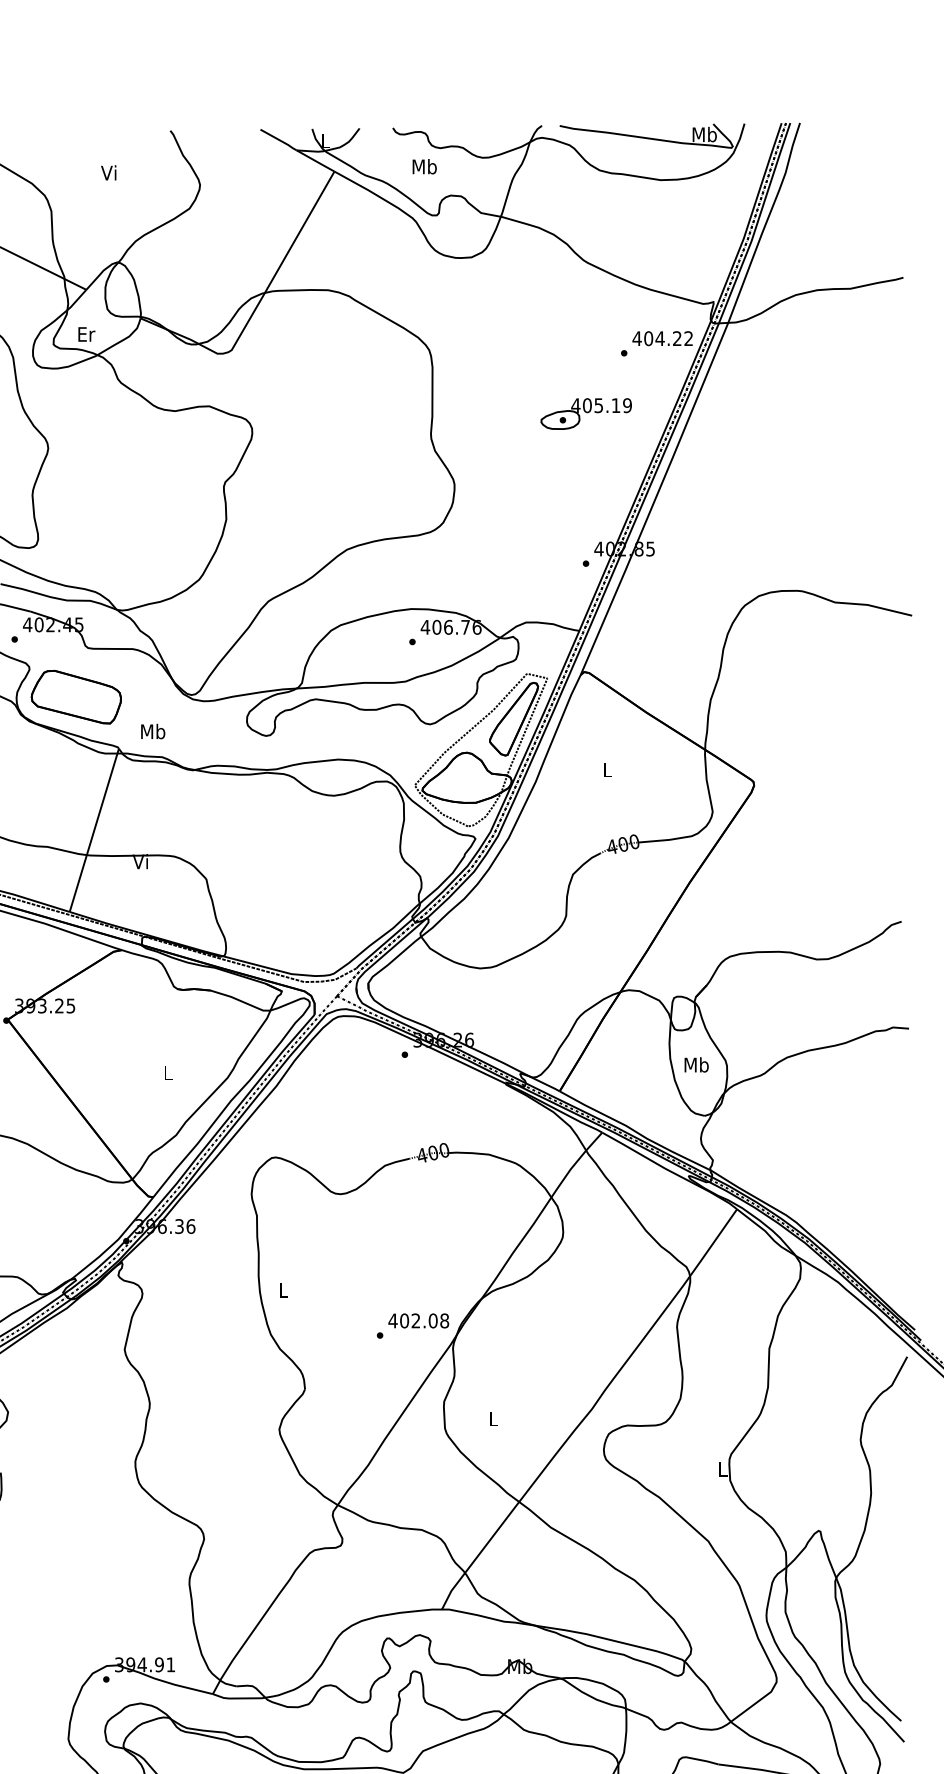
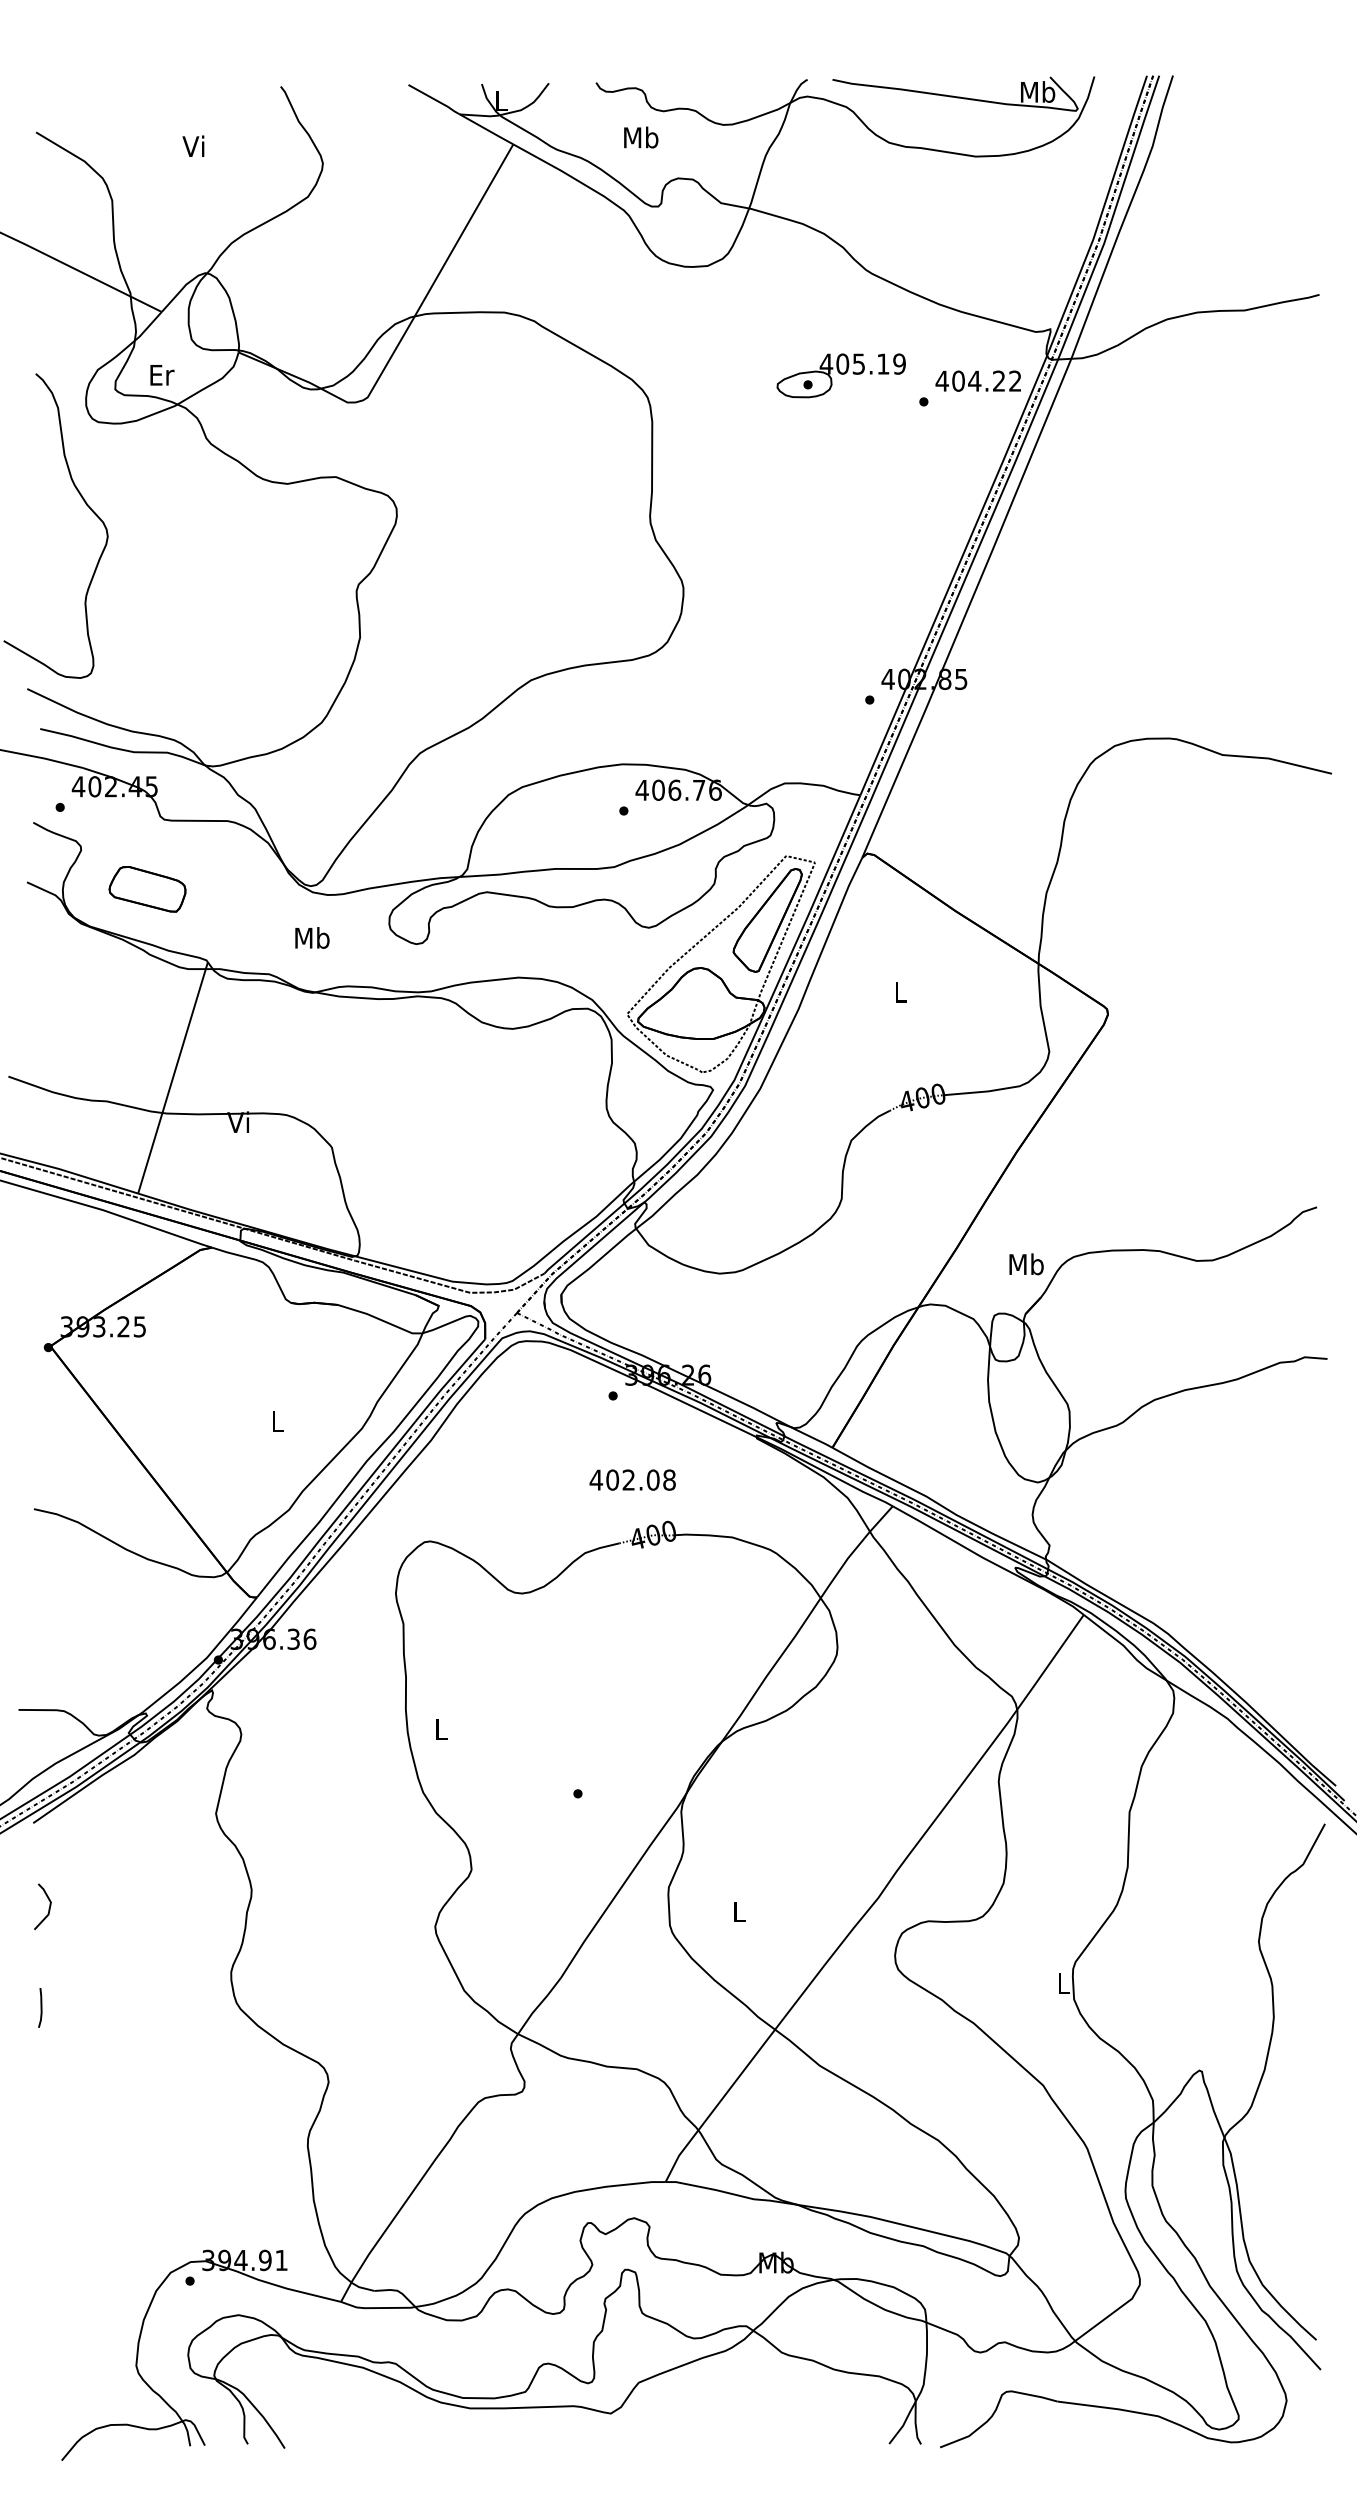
part: (585, 413) -> (840, 375), moved
part: (76, 697) -> (147, 889), size x0.6
text: (153, 731) -> (312, 937), moved
text: (696, 1065) -> (1026, 1264), moved
text: (418, 1320) -> (632, 1479), moved

